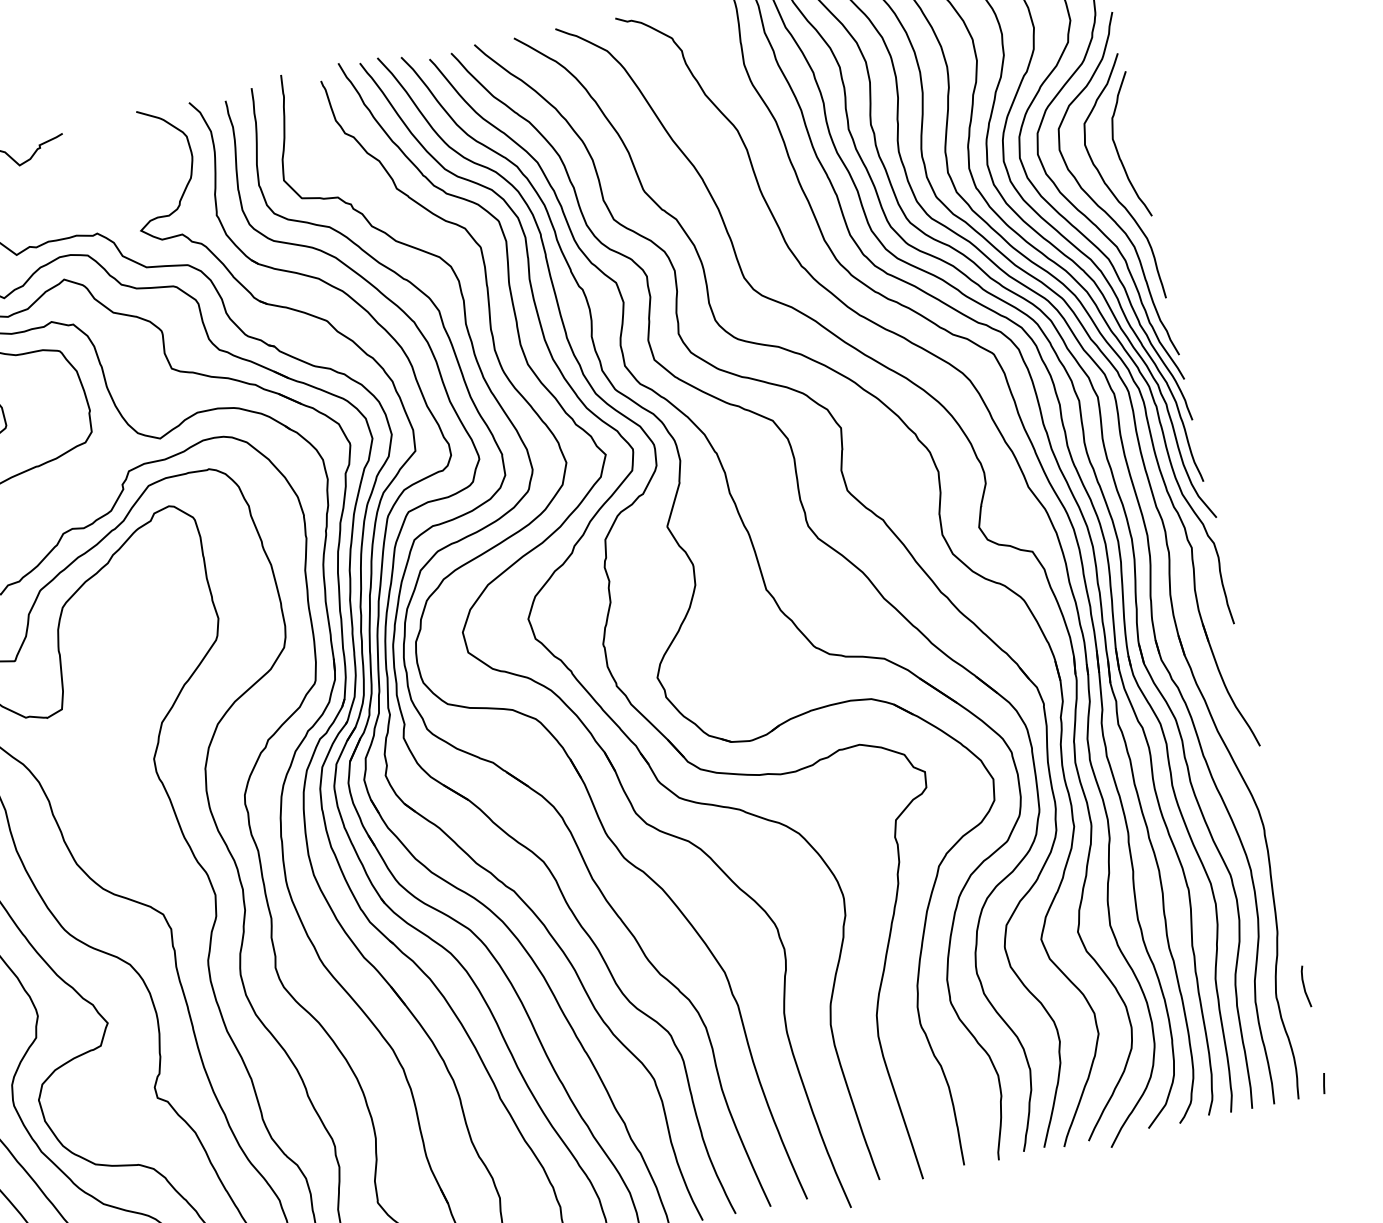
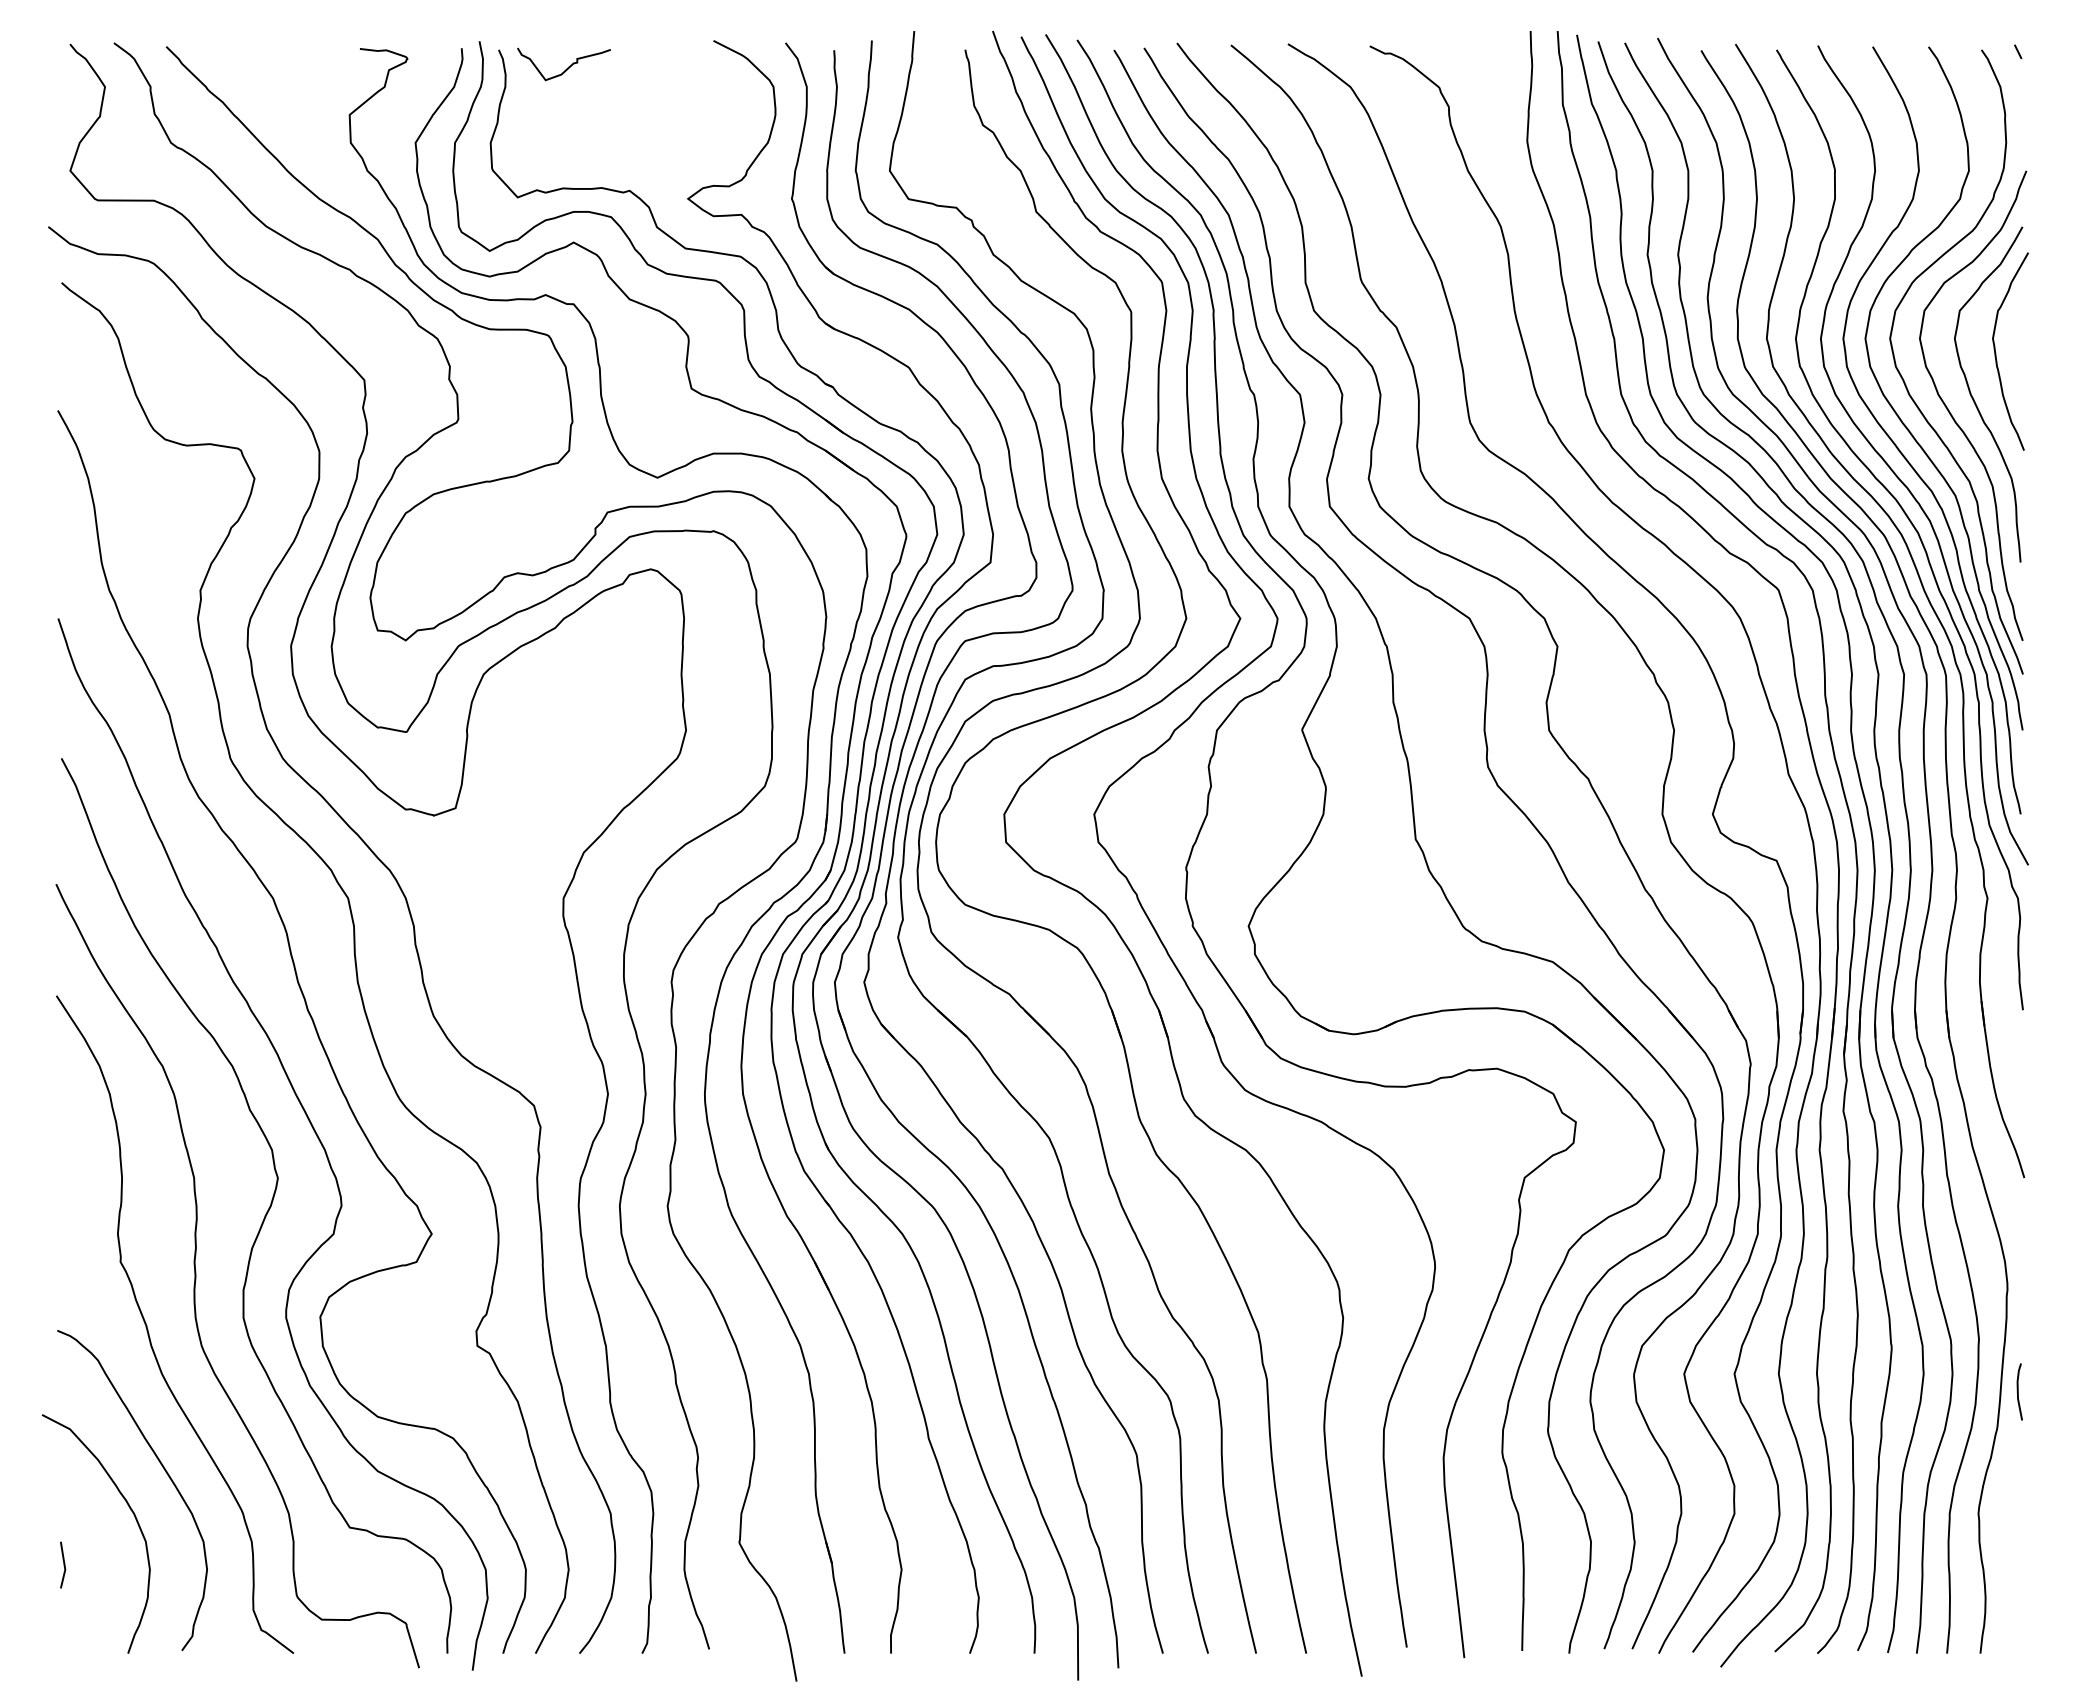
line: (1304, 986) -> (2018, 1391), moved
line: (1324, 1083) -> (2018, 1639), removed

